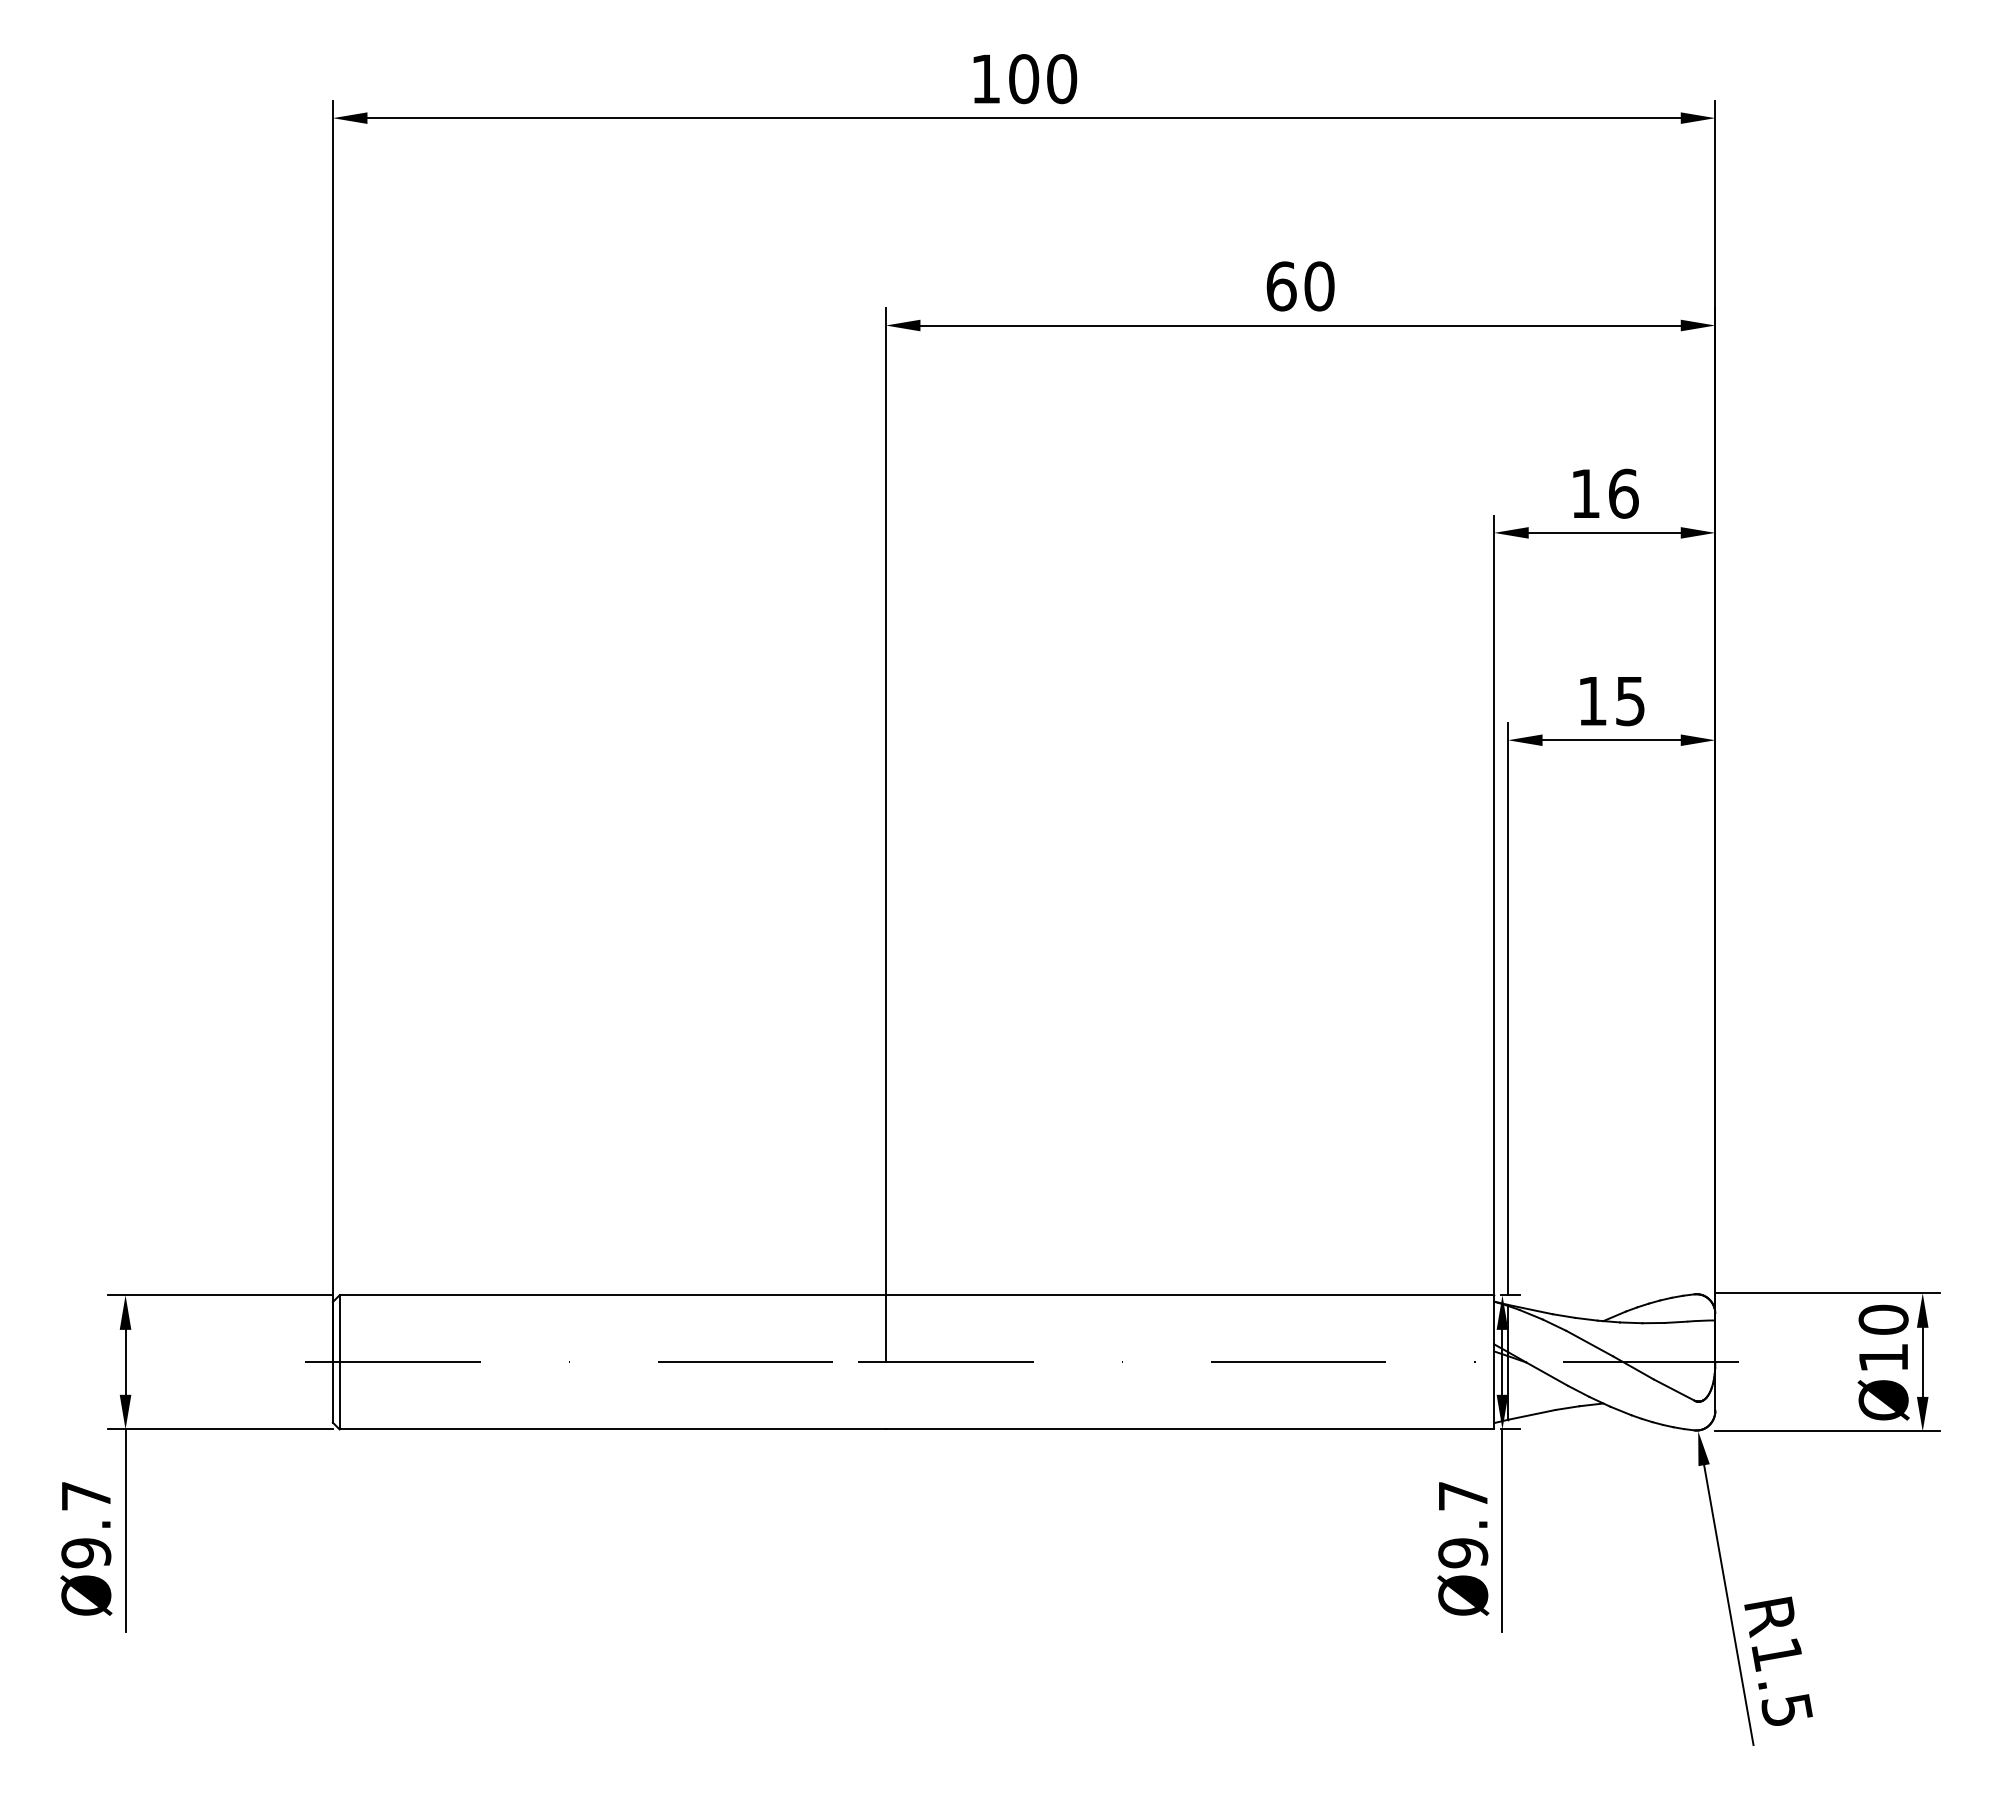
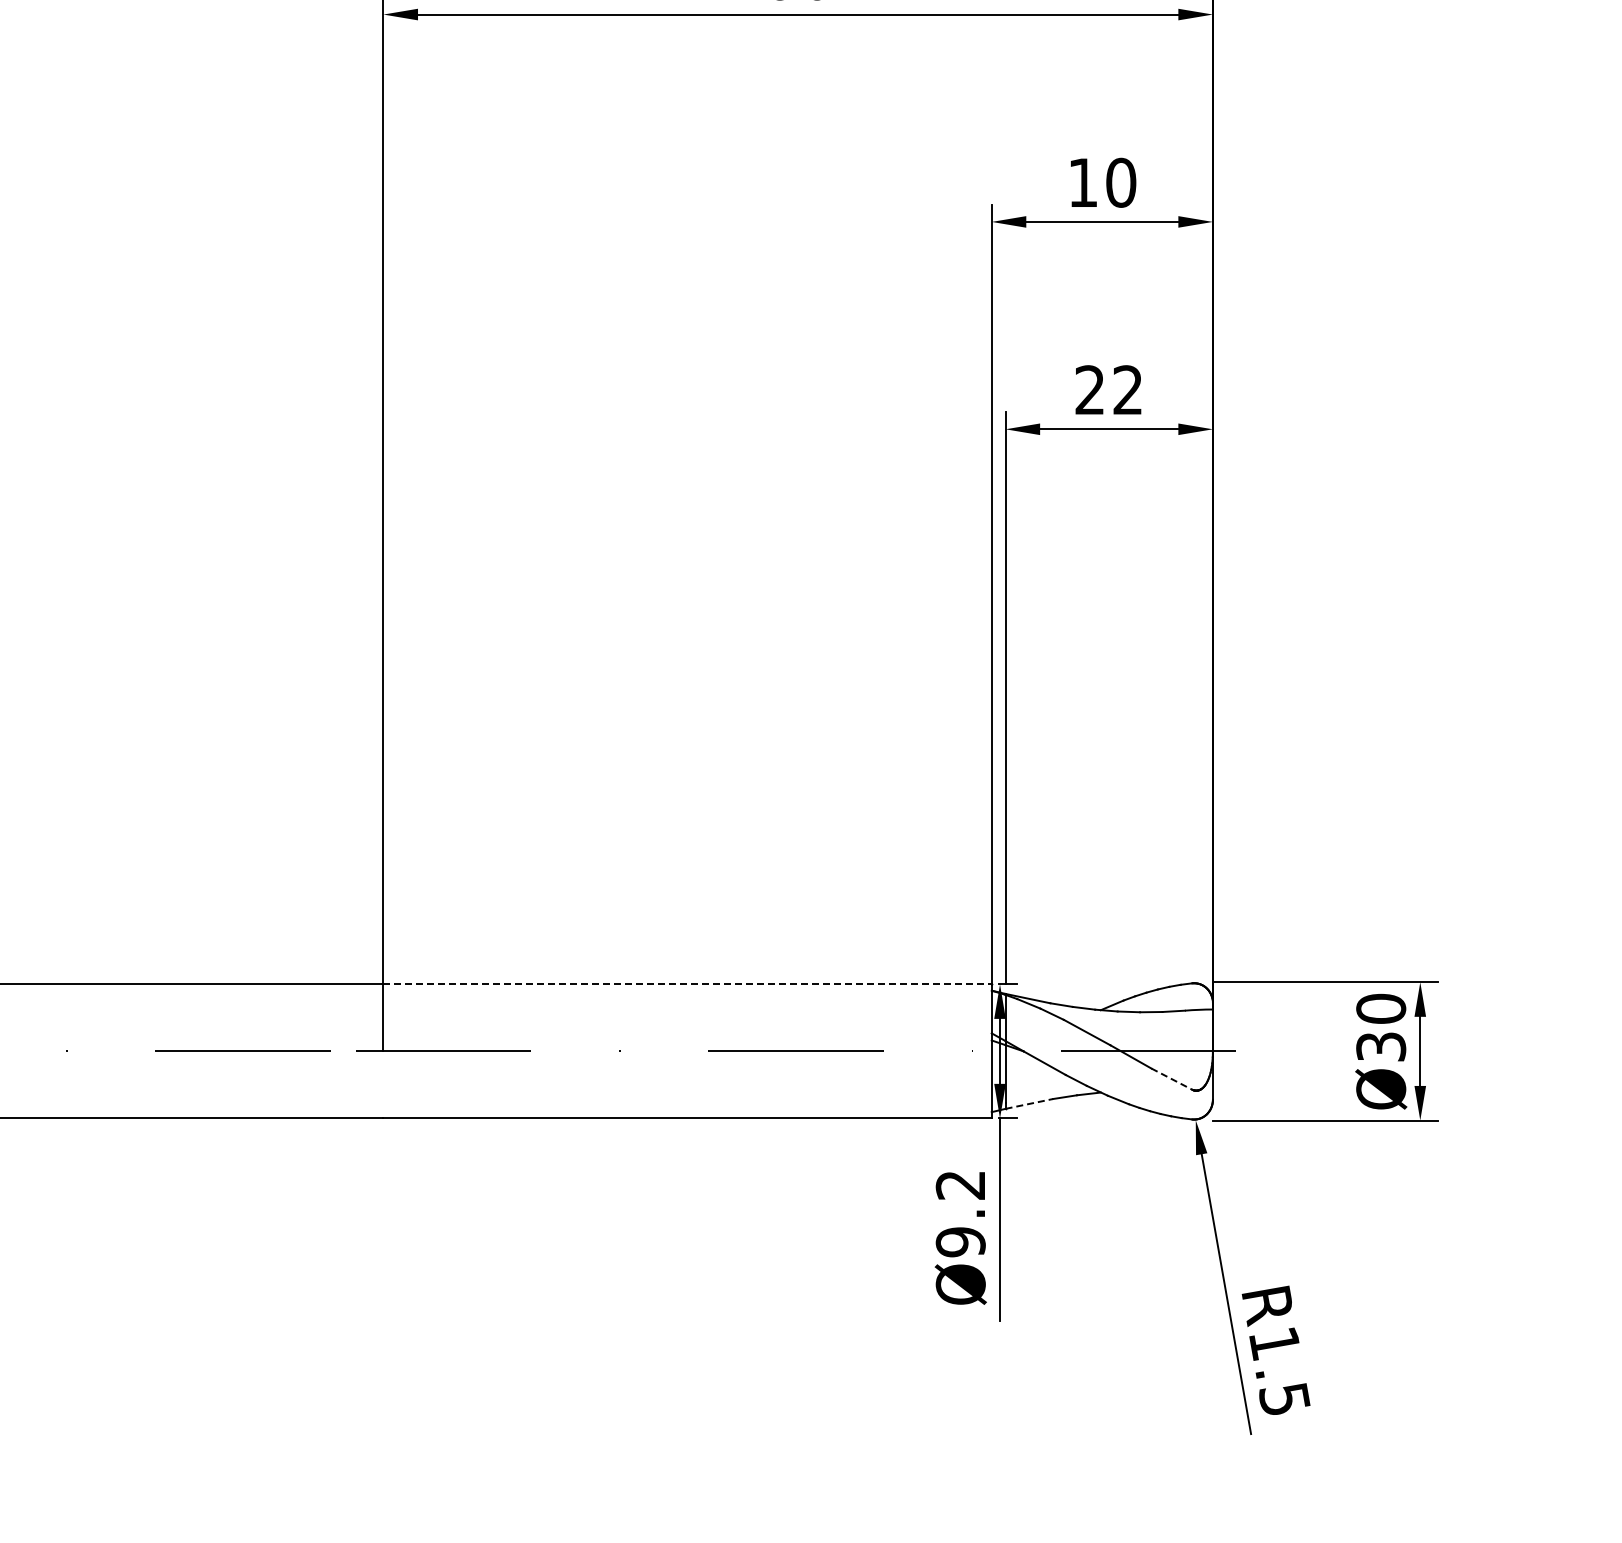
text: (1623, 493) -> (1121, 182), 16 -> 10
text: (1611, 701) -> (1109, 390), 15 -> 22
line: (1190, 1295) -> (688, 984), solid -> dashed
text: (1883, 1357) -> (1381, 1046), Ø10 -> Ø30
line: (1674, 1390) -> (1172, 1079), solid -> dashed
line: (1532, 1414) -> (1030, 1103), solid -> dashed
text: (1462, 1496) -> (960, 1185), Ø9.7 -> Ø9.2

